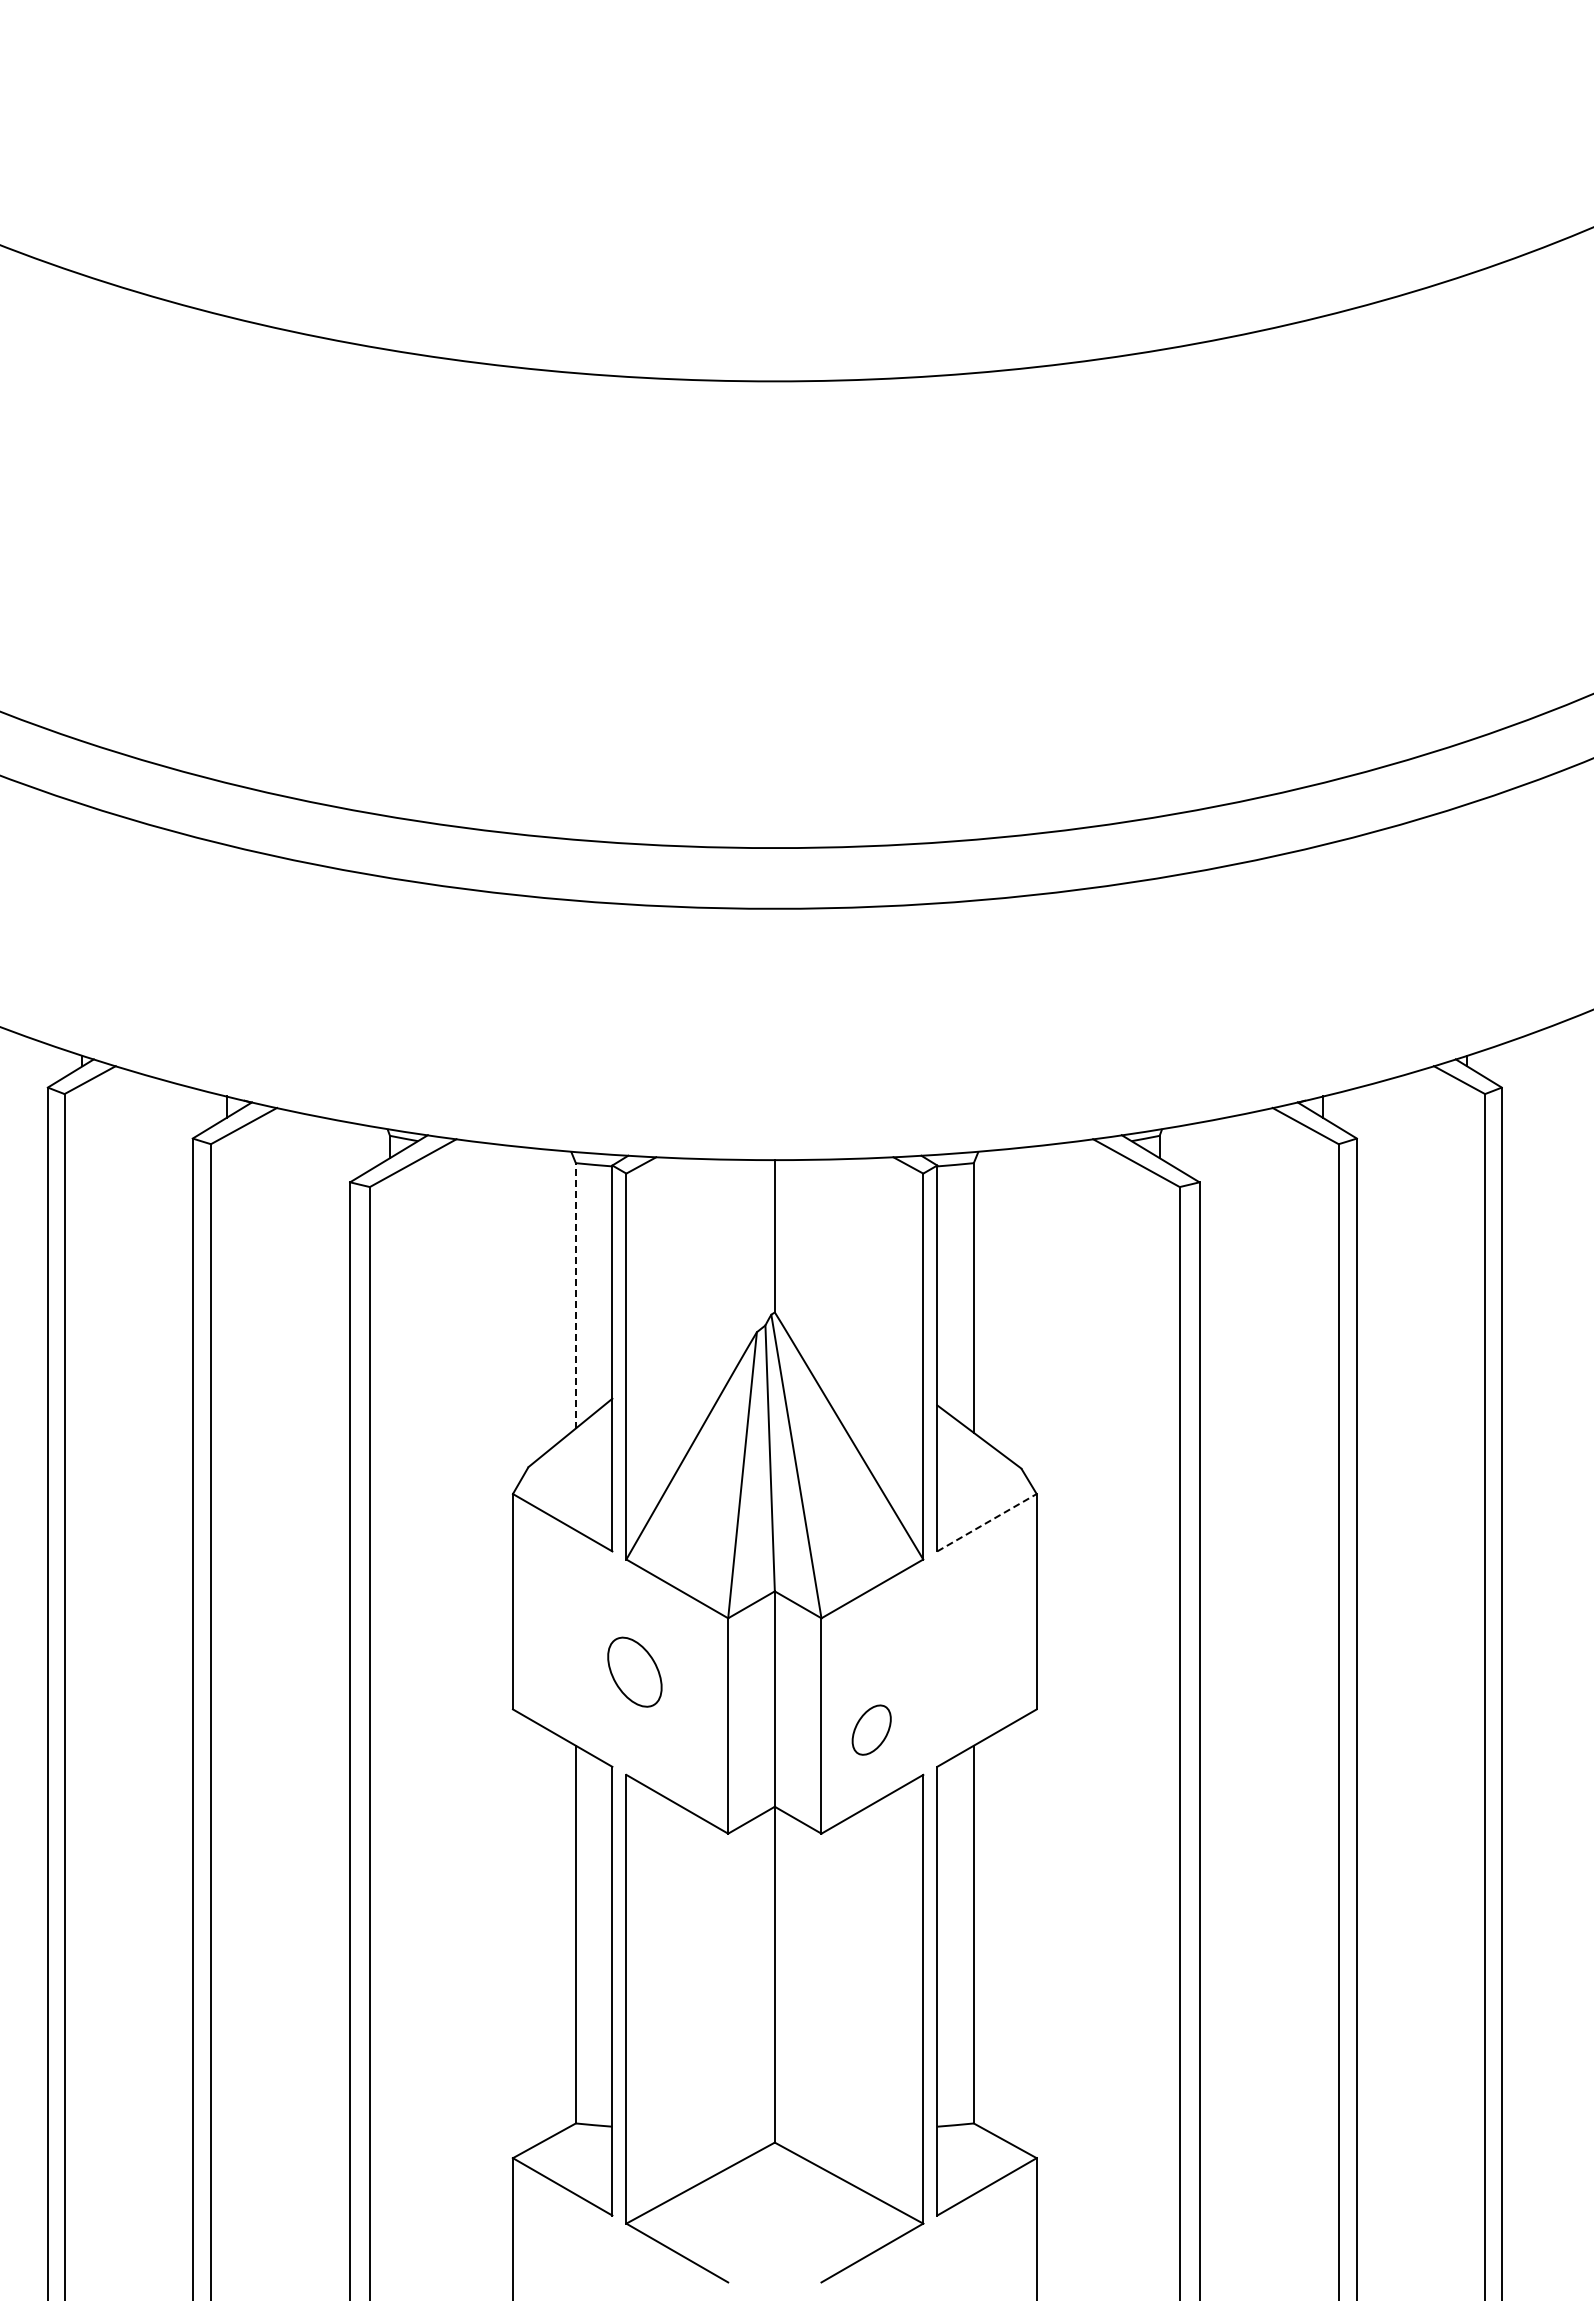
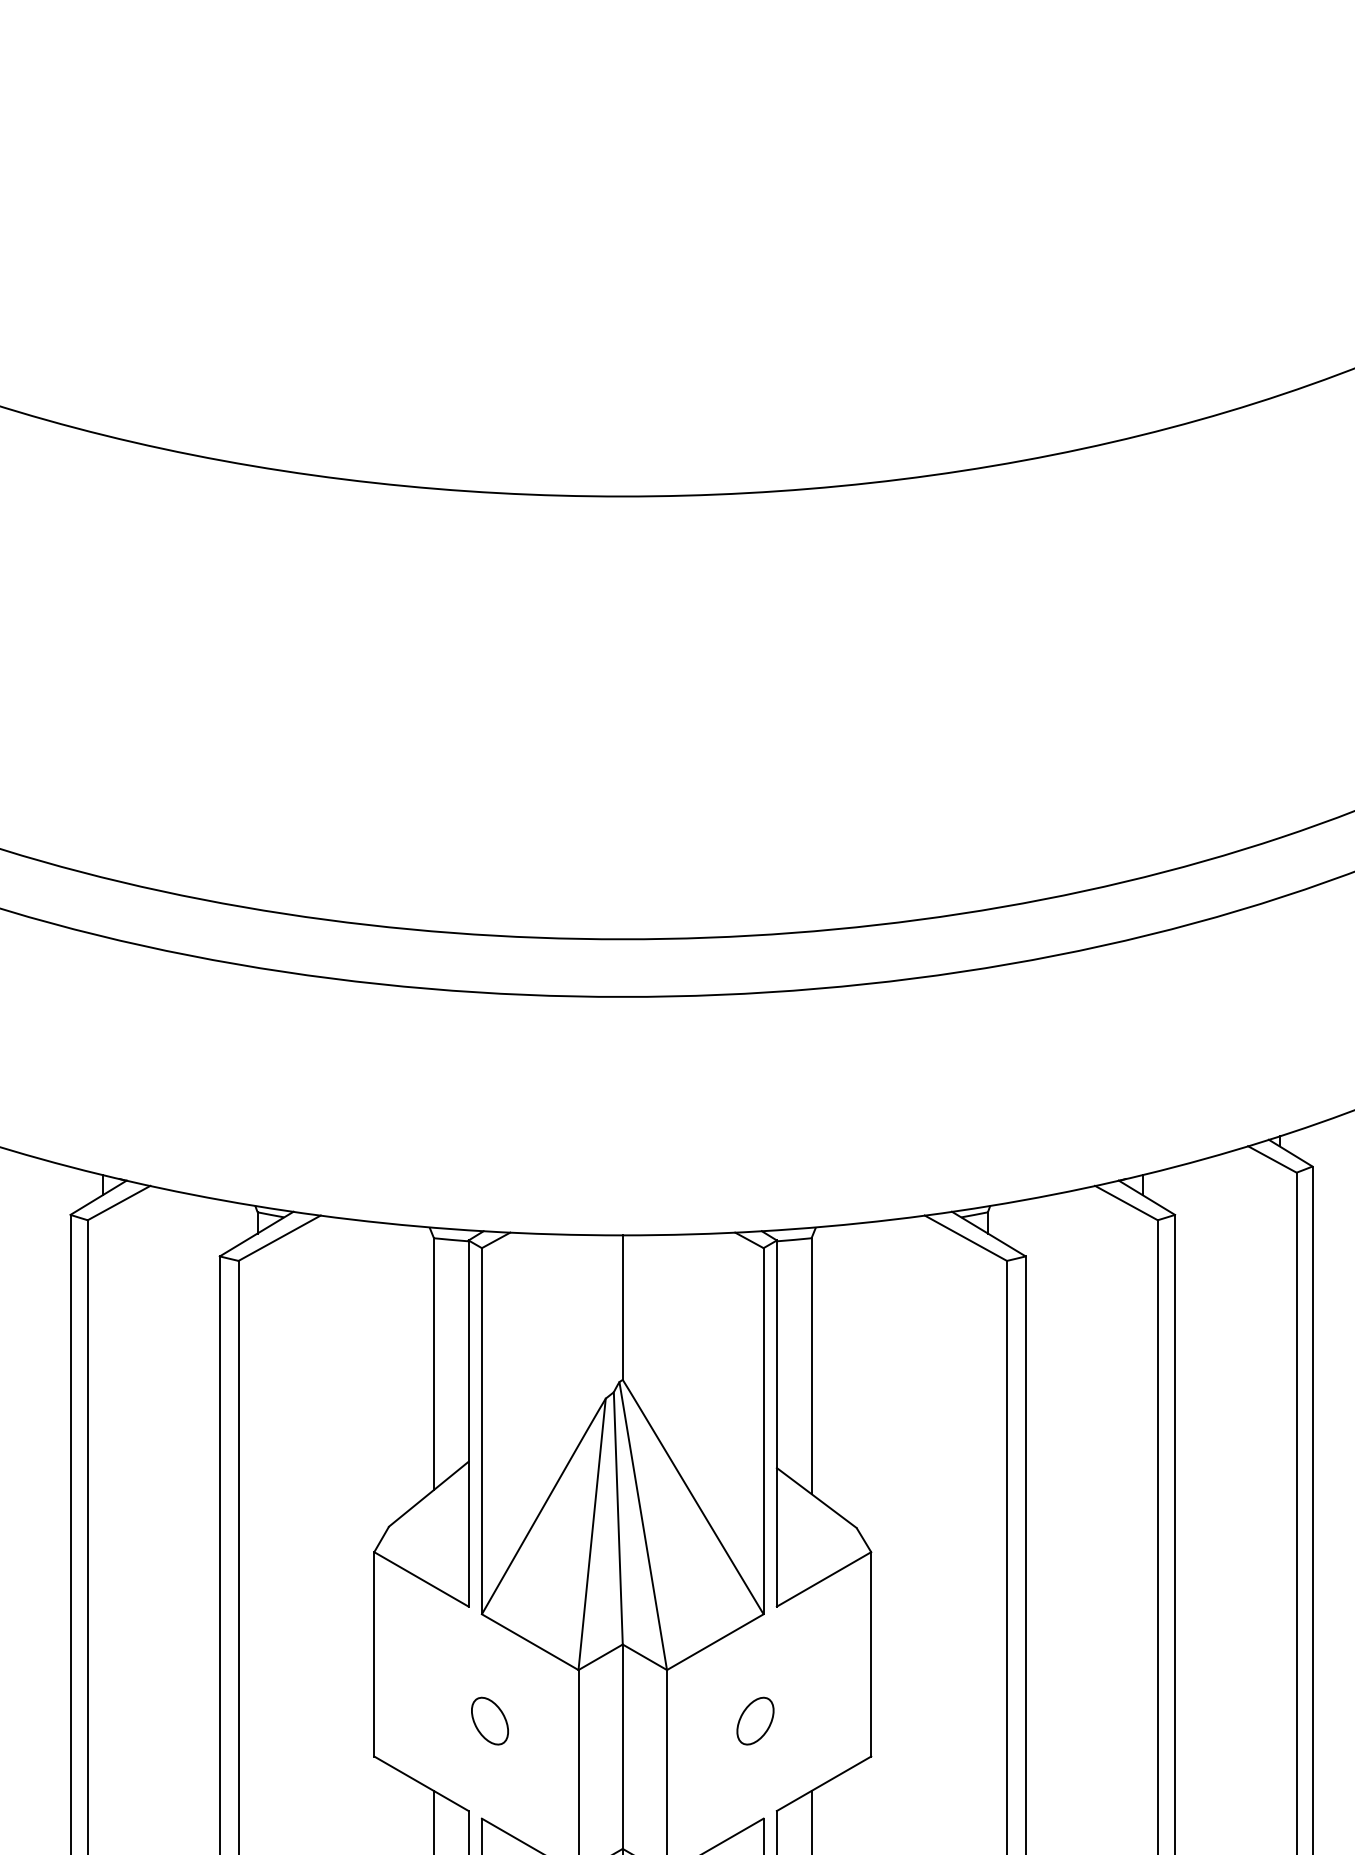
line: (575, 1295) -> (433, 1363), dashed -> solid
line: (987, 1522) -> (824, 1579), dashed -> solid
part: (634, 1671) -> (489, 1720), size x0.71
part: (871, 1729) -> (755, 1720), moved

